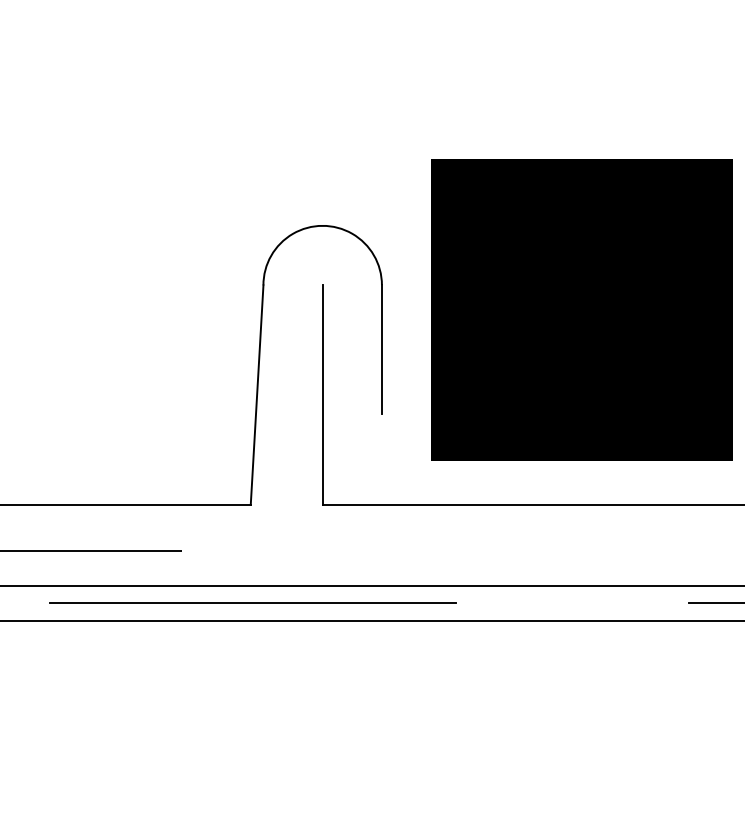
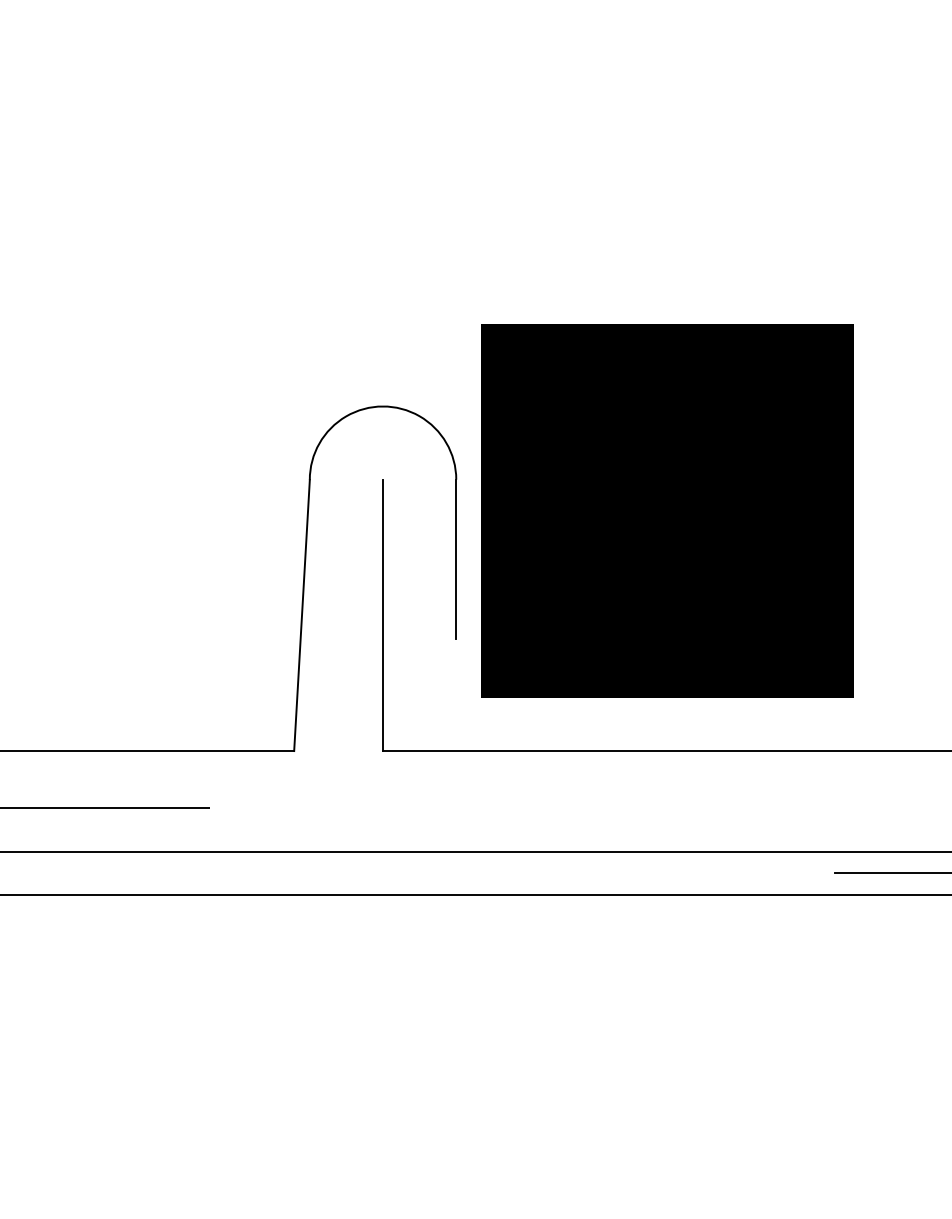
text: (581, 310) -> (667, 510), moved
line: (252, 603) -> (296, 873), removed

